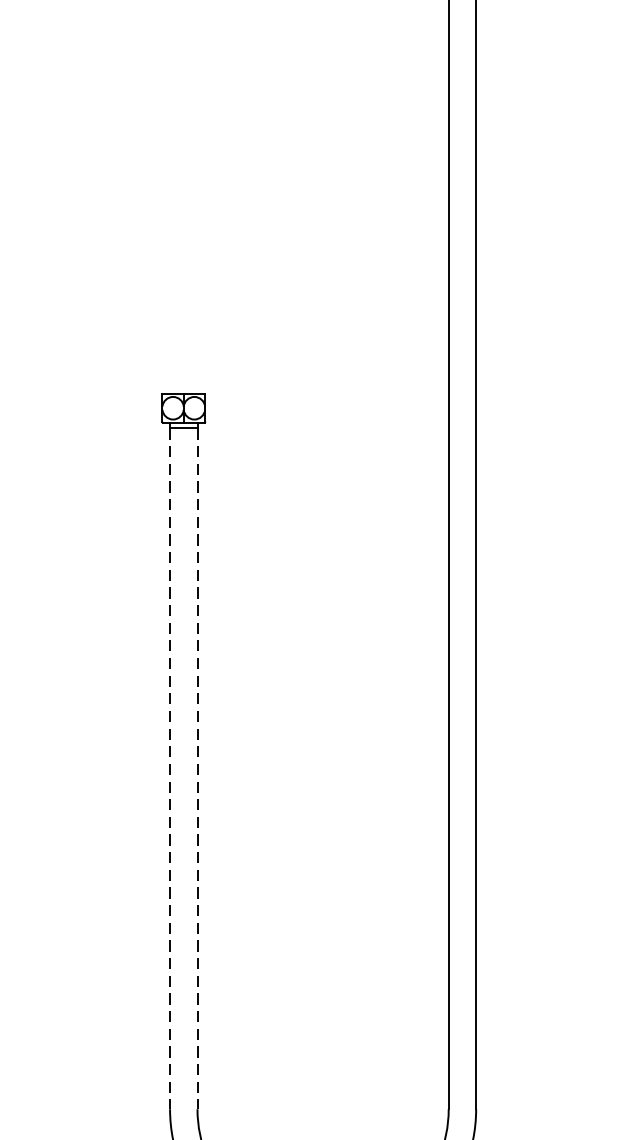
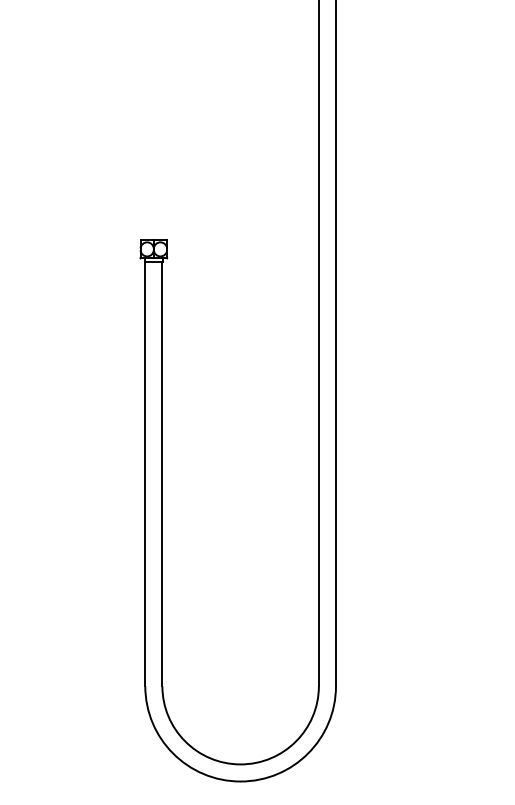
line: (170, 769) -> (145, 474), dashed -> solid
line: (197, 769) -> (162, 474), dashed -> solid

